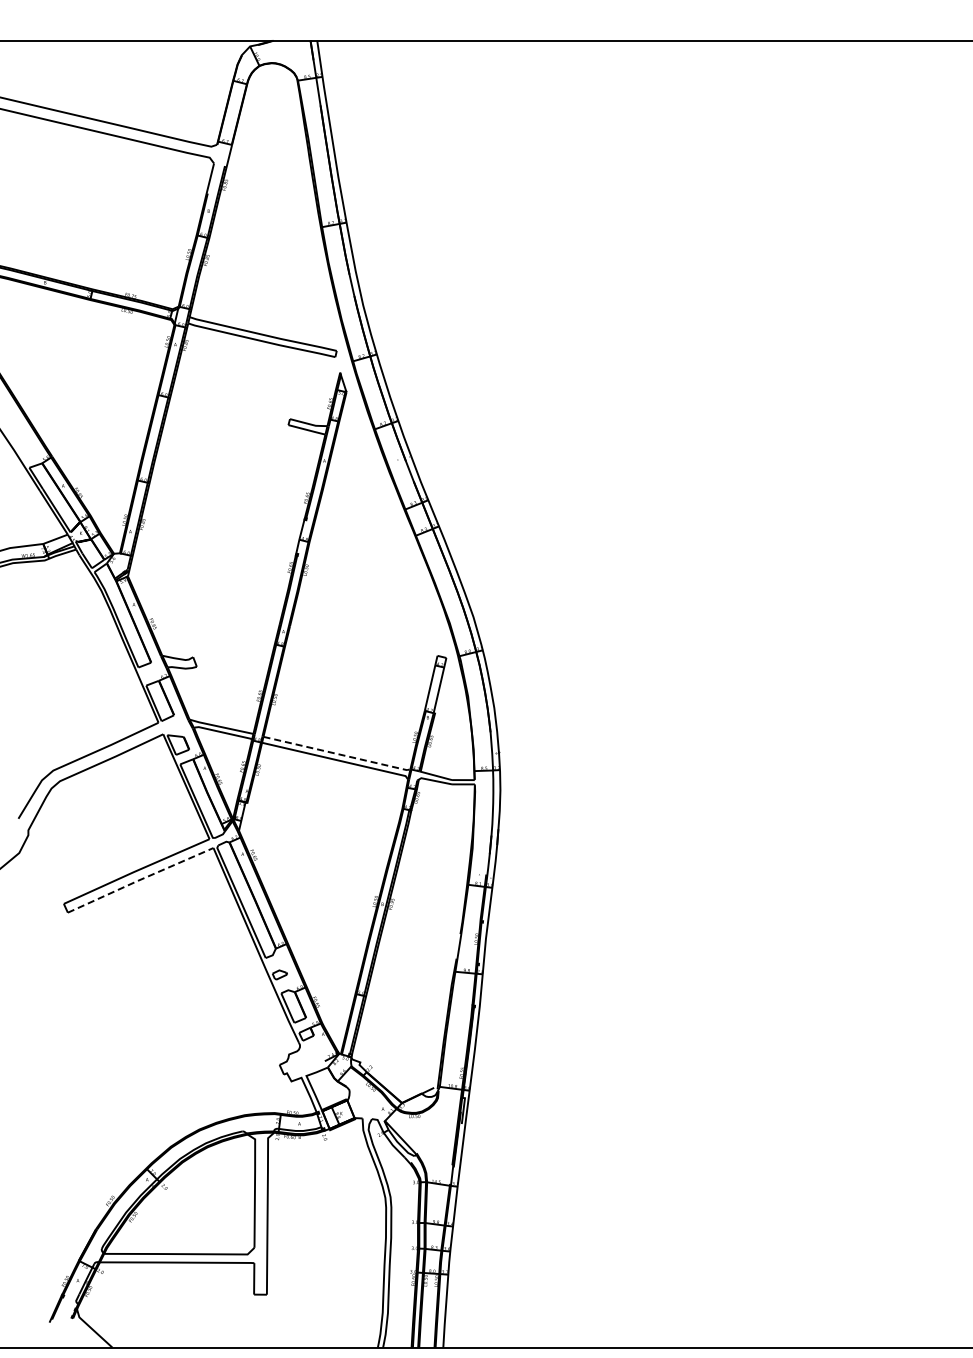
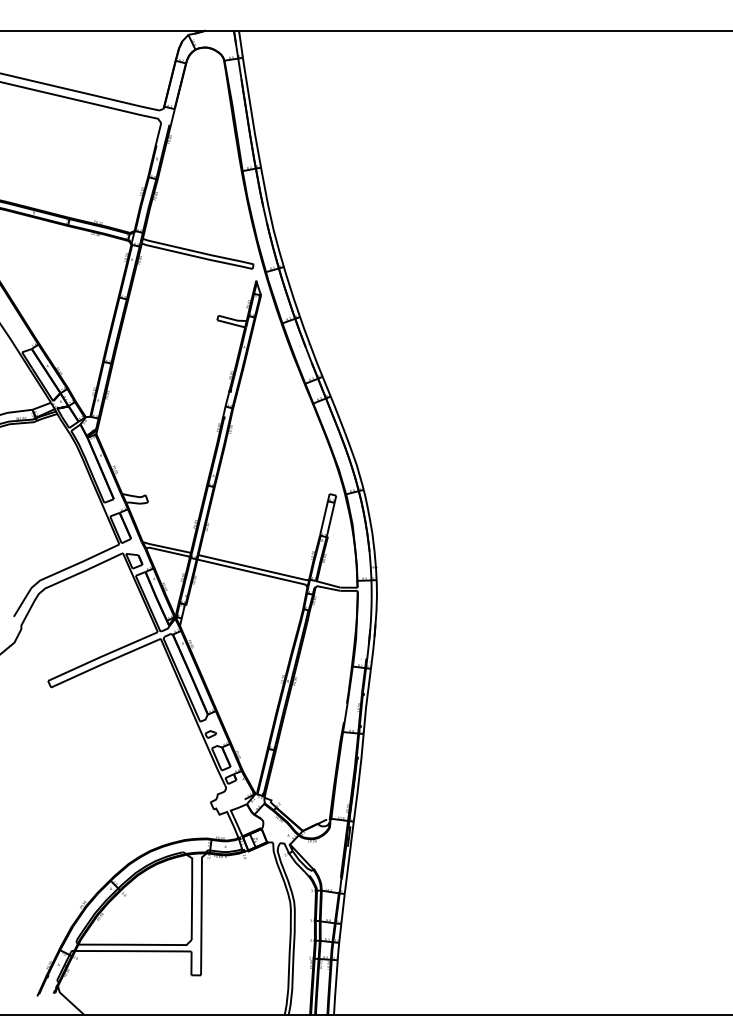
line: (338, 754) -> (254, 568), dashed -> solid
line: (140, 879) -> (105, 662), dashed -> solid

